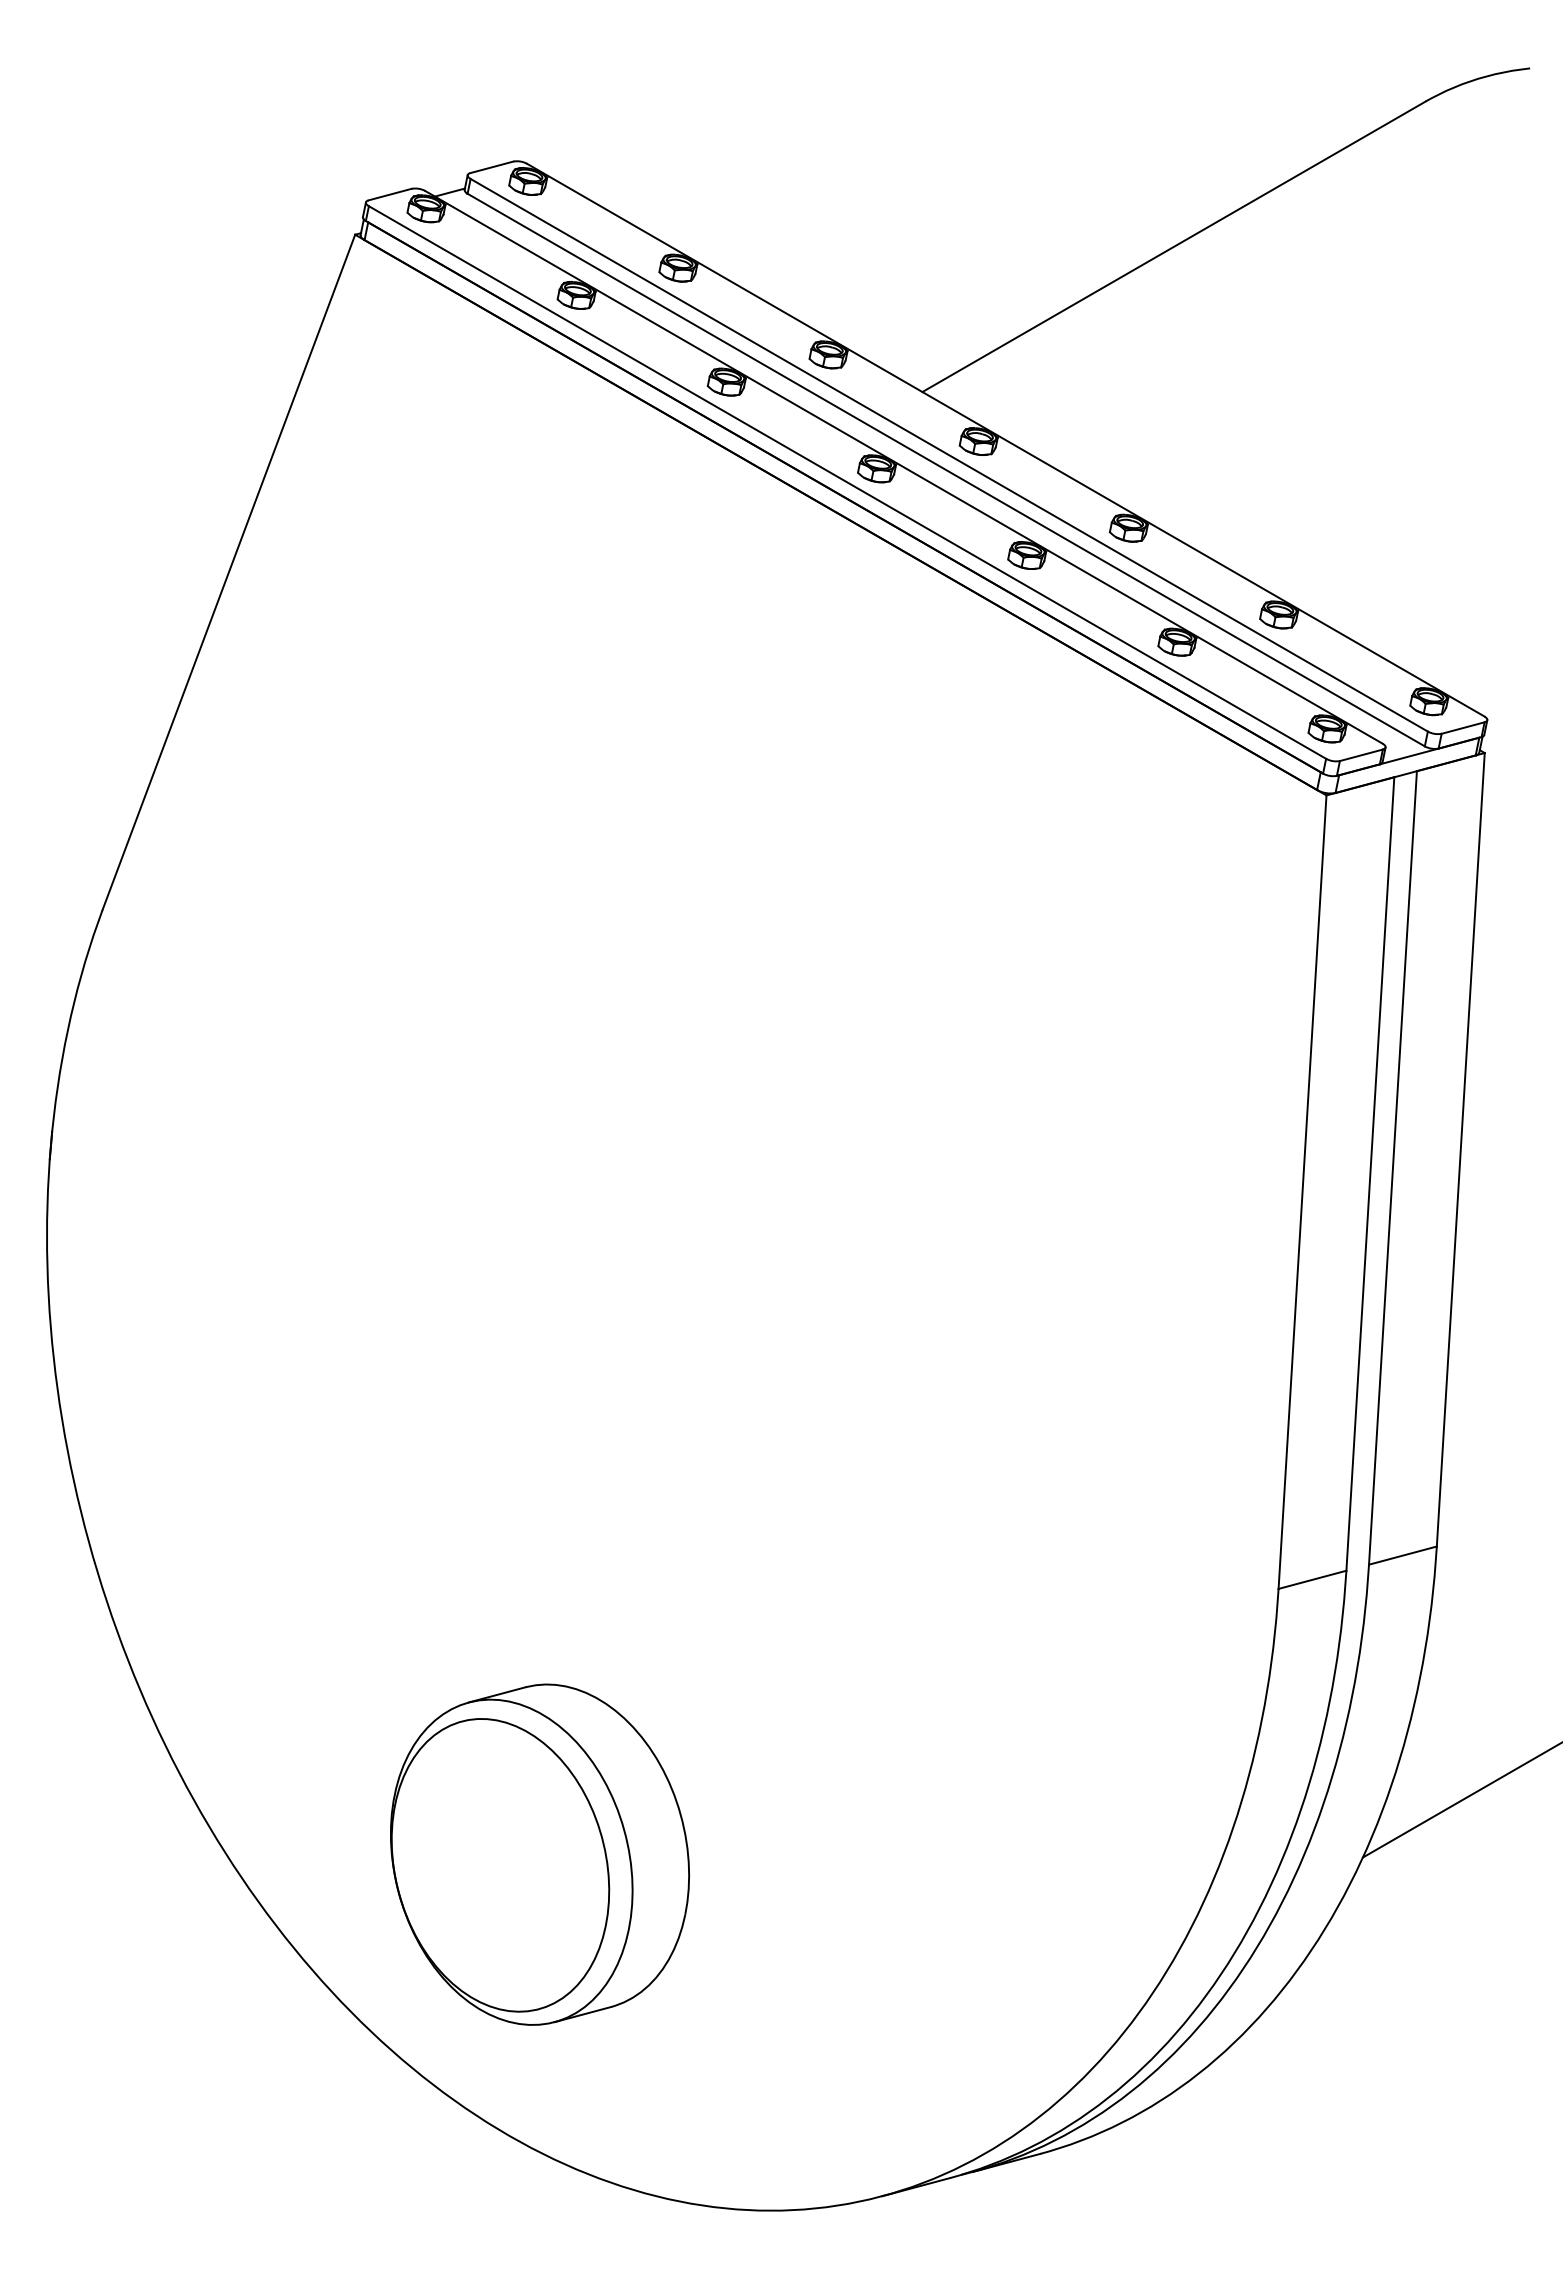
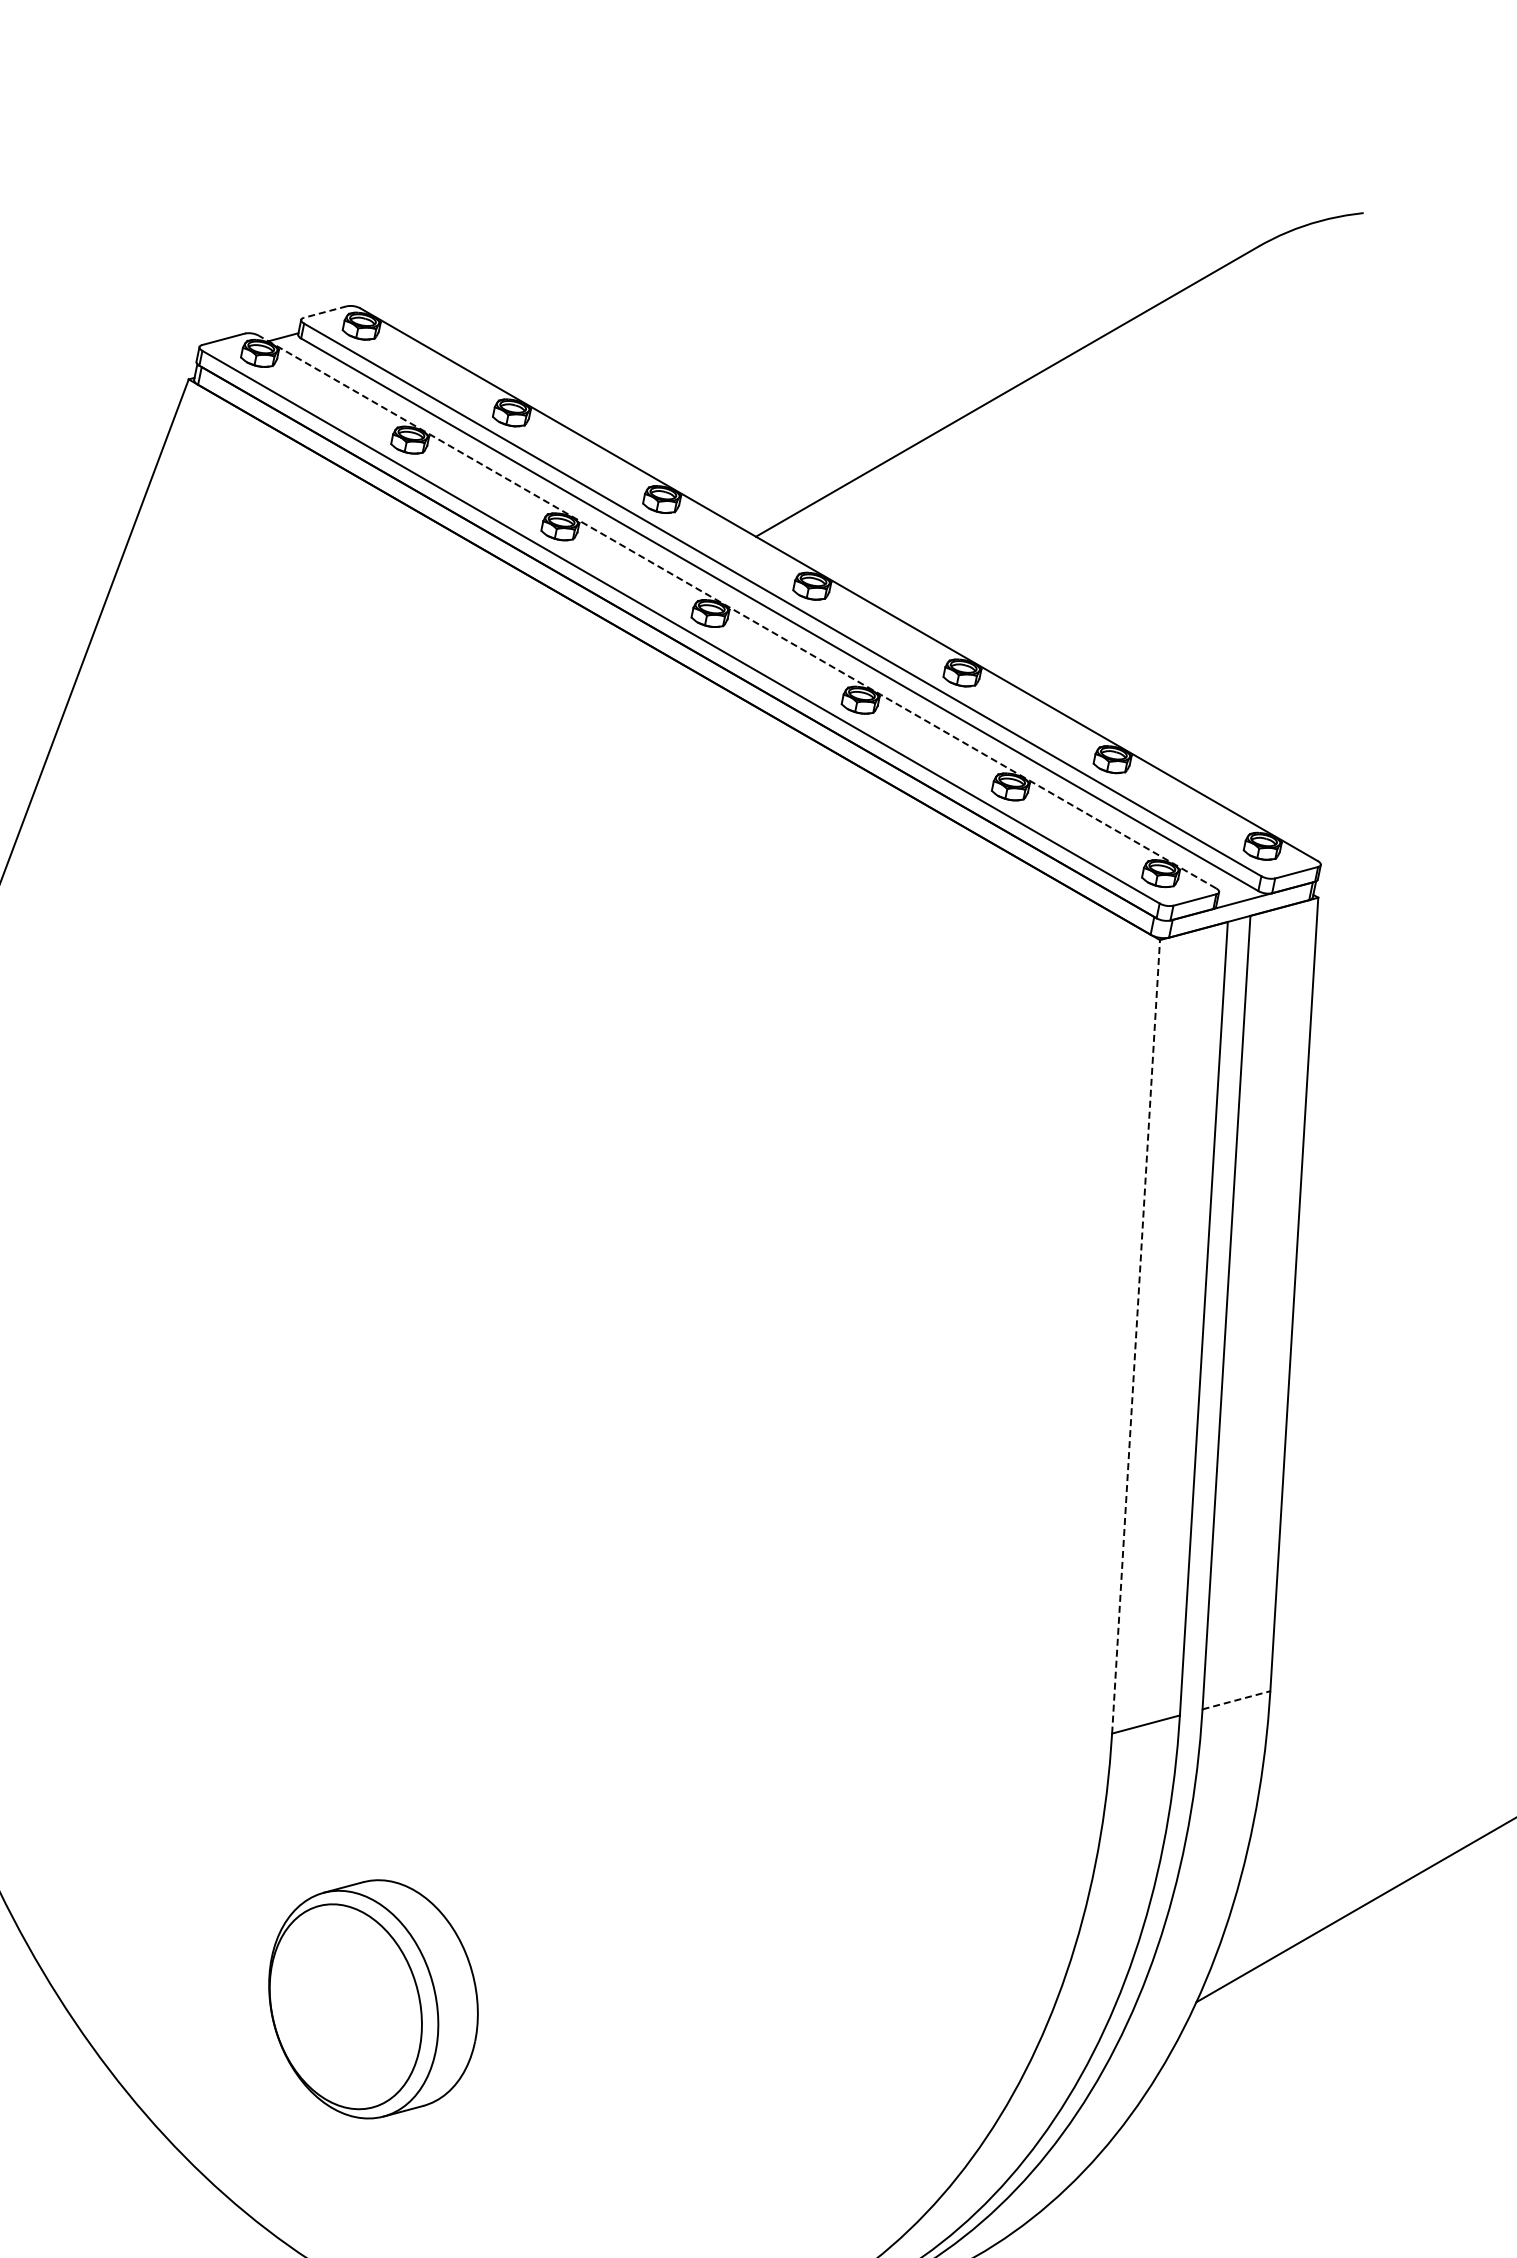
line: (491, 167) -> (325, 312), solid -> dashed
line: (904, 467) -> (738, 612), solid -> dashed
line: (1302, 1191) -> (1136, 1336), solid -> dashed
line: (1403, 1555) -> (1237, 1700), solid -> dashed
part: (539, 1854) -> (373, 1999), size x0.7

